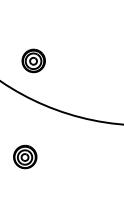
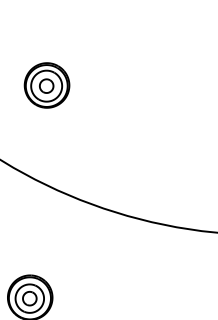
part: (33, 60) -> (46, 84), moved

